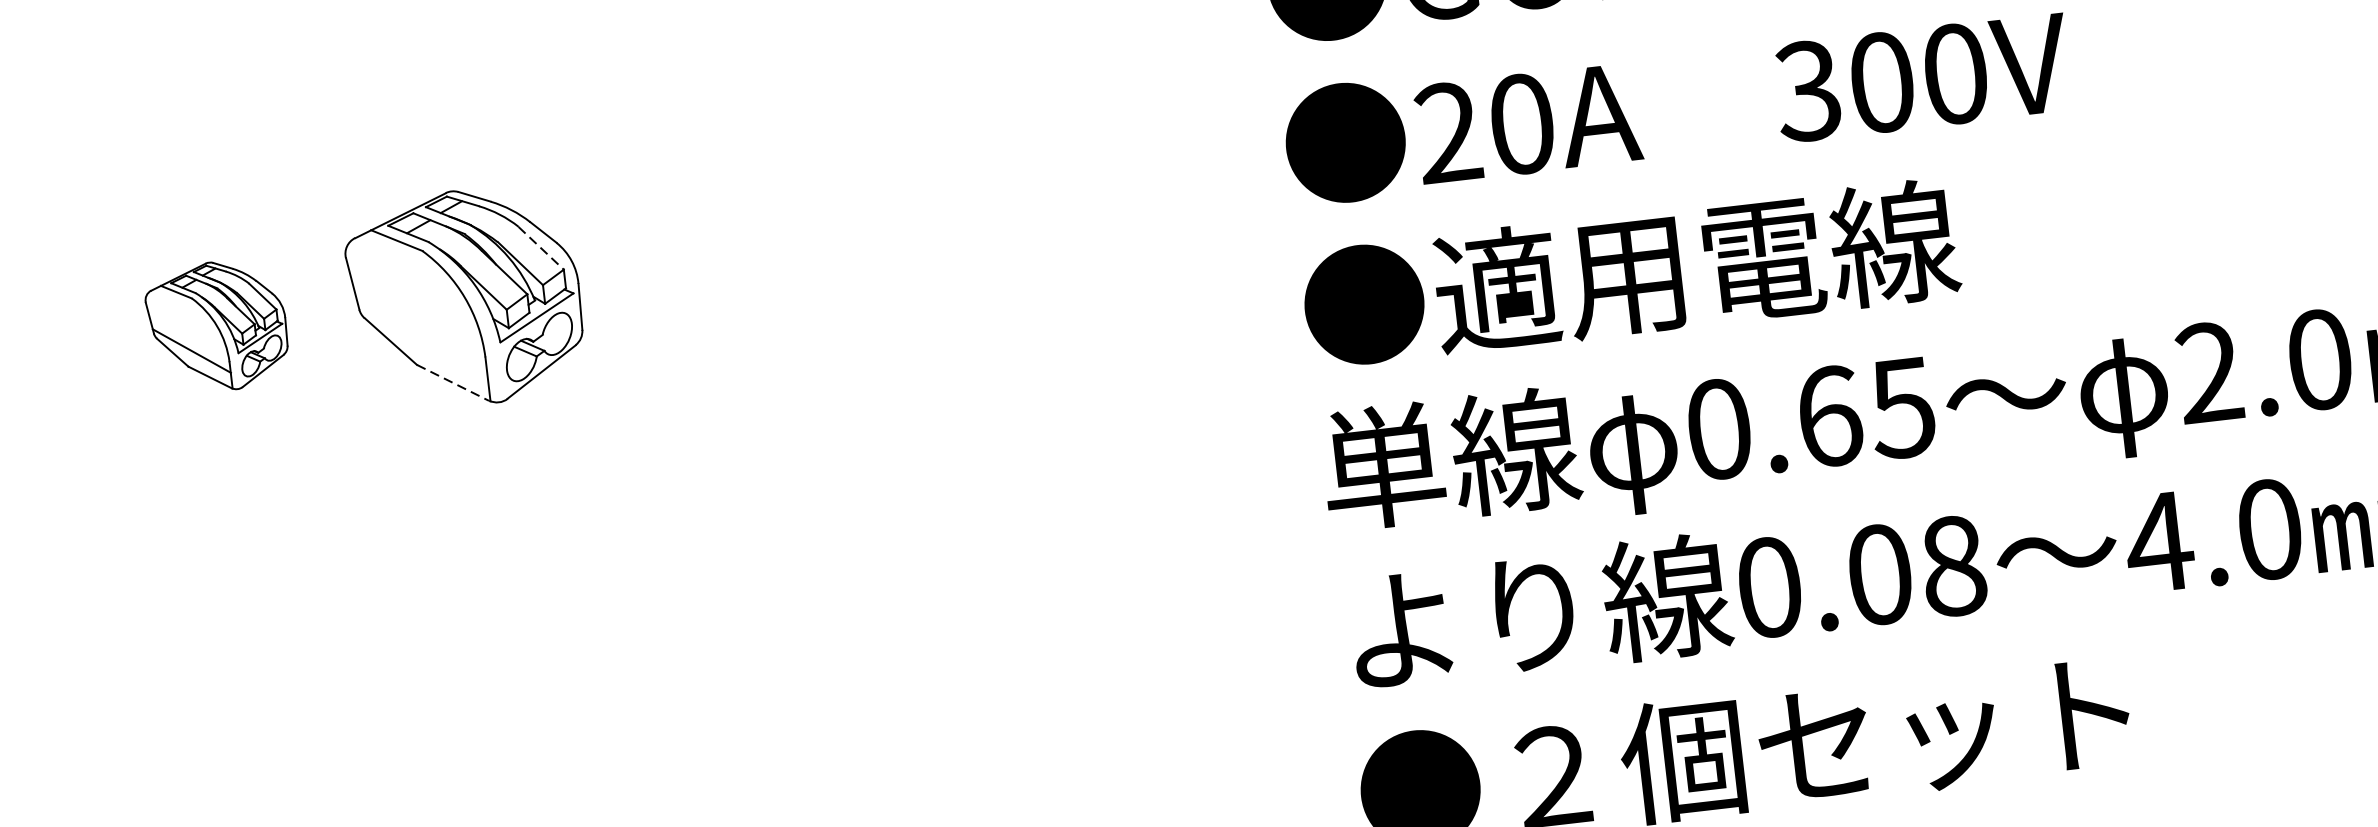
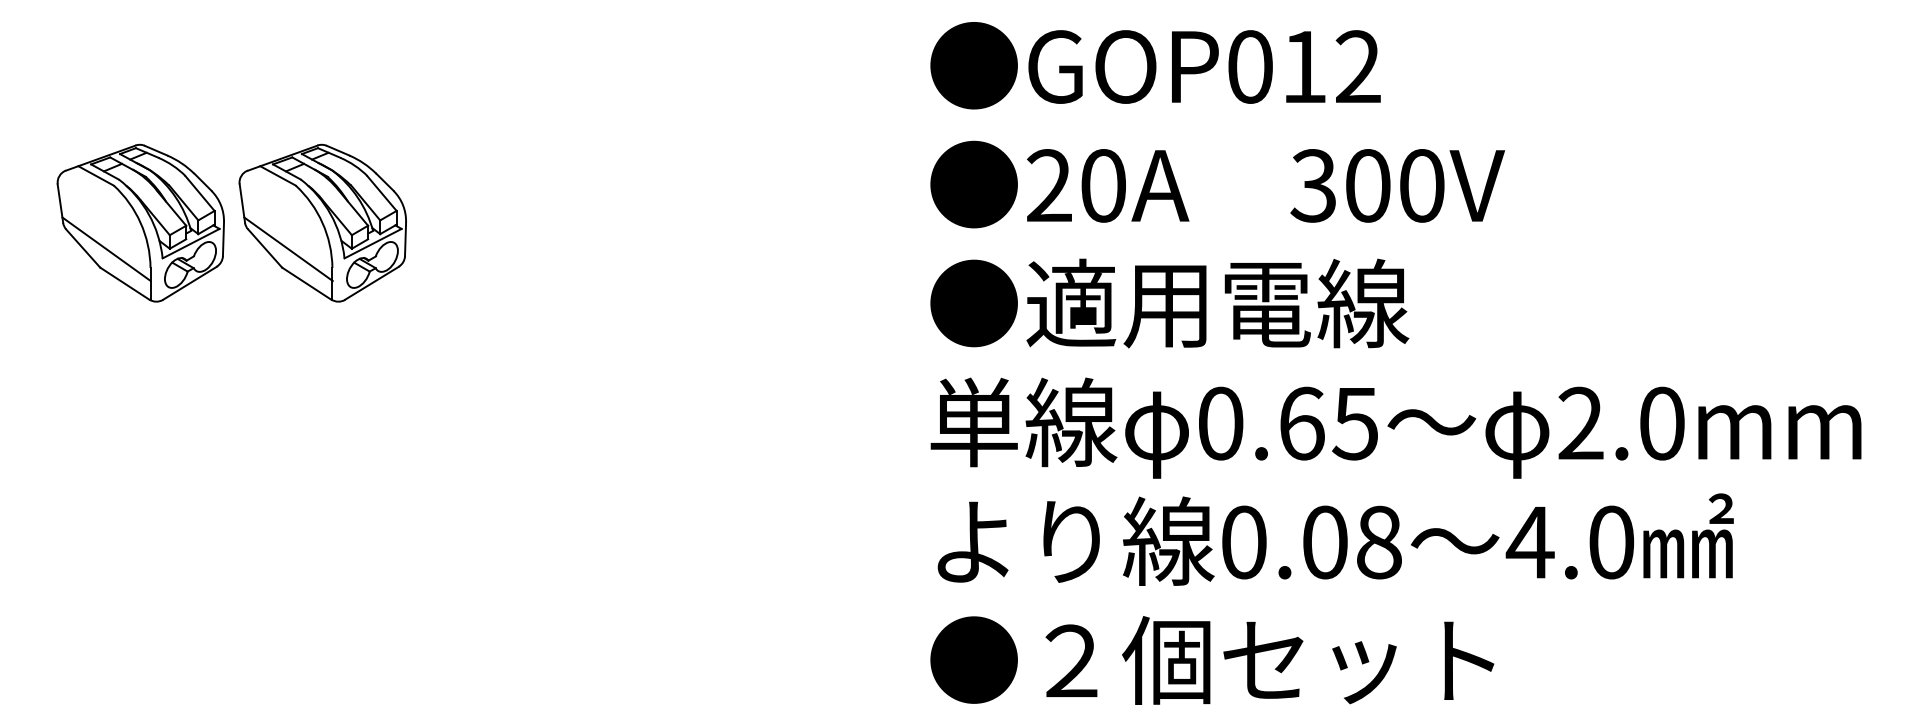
line: (541, 248) -> (382, 193), dashed -> solid
part: (217, 325) -> (140, 222), size x1.67
line: (422, 339) -> (288, 249), added
line: (453, 382) -> (307, 283), dashed -> solid

